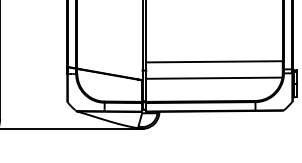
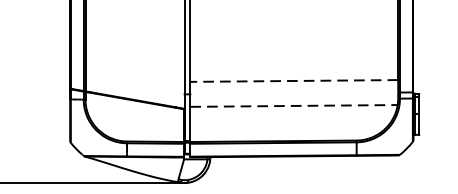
line: (214, 61) -> (294, 80), solid -> dashed
line: (214, 78) -> (294, 106), solid -> dashed

